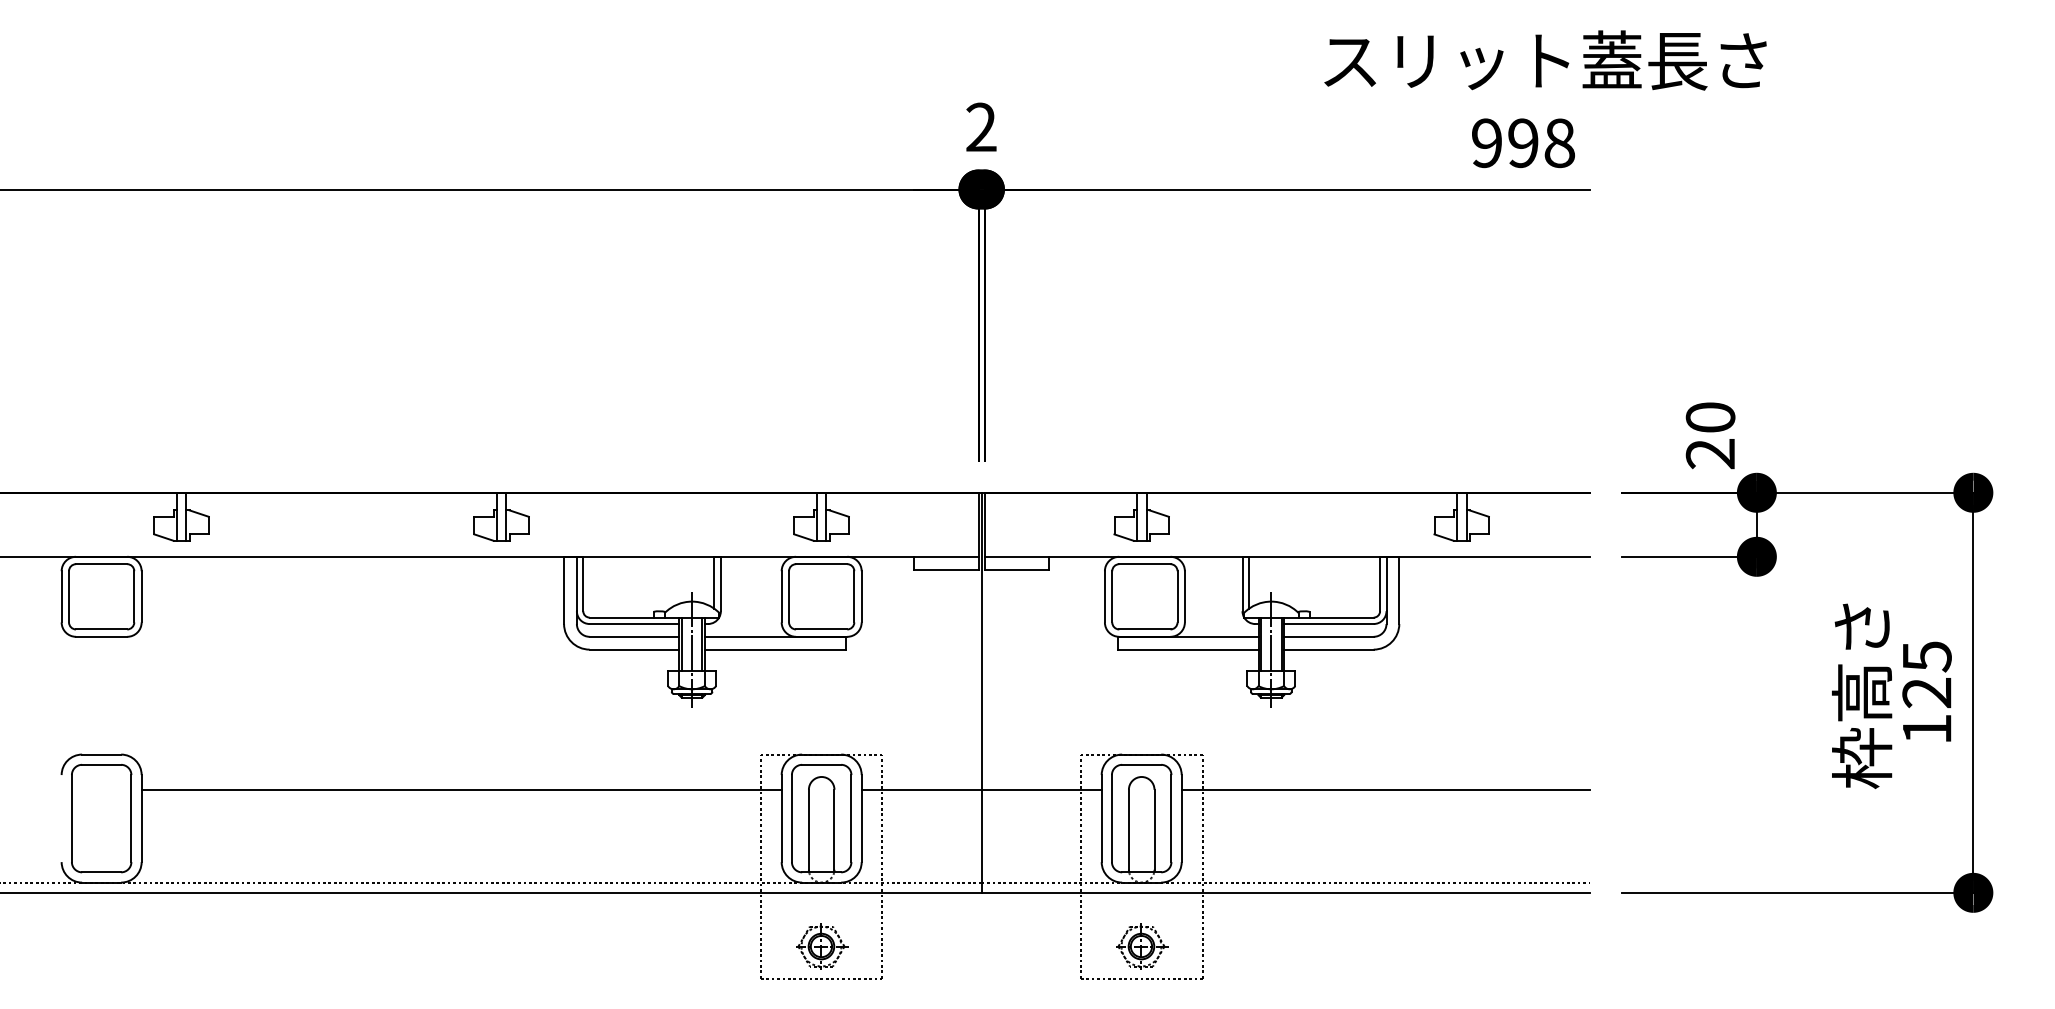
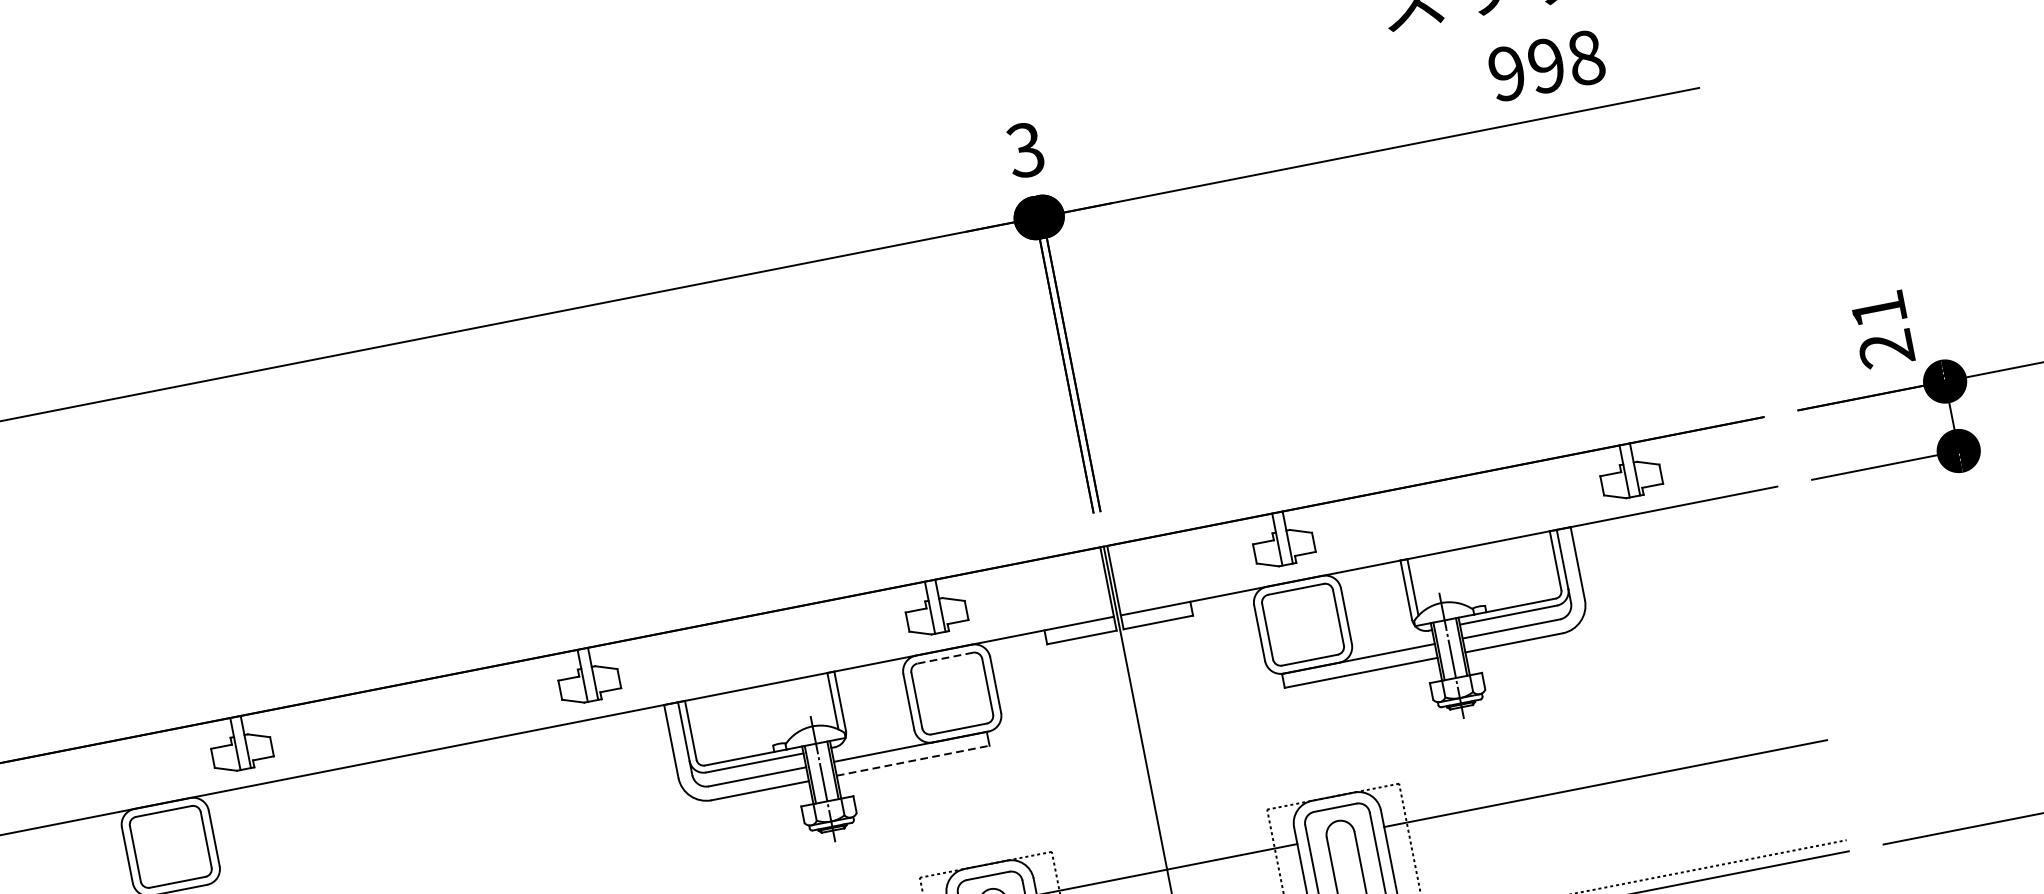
text: (980, 127) -> (1024, 150), 2 -> 3
text: (1523, 143) -> (1546, 65), moved
text: (1710, 417) -> (1878, 309), 20 -> 21
line: (821, 564) -> (945, 658), solid -> dashed
line: (775, 649) -> (913, 760), solid -> dashed

